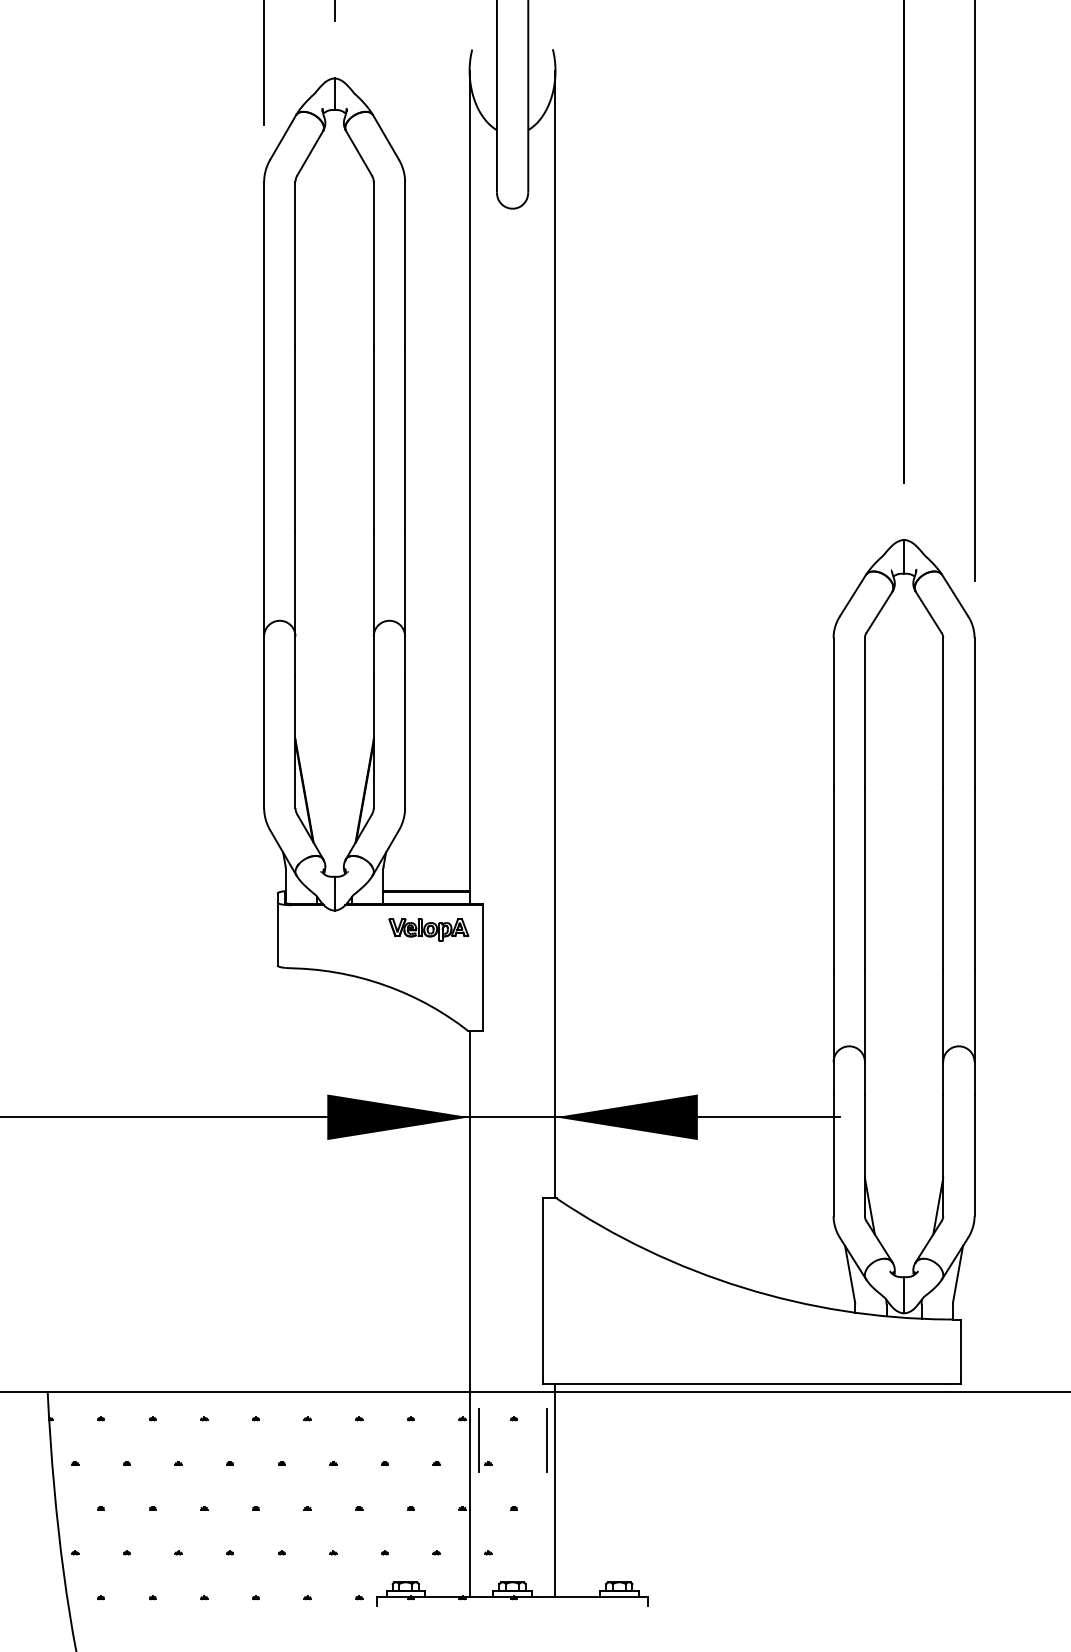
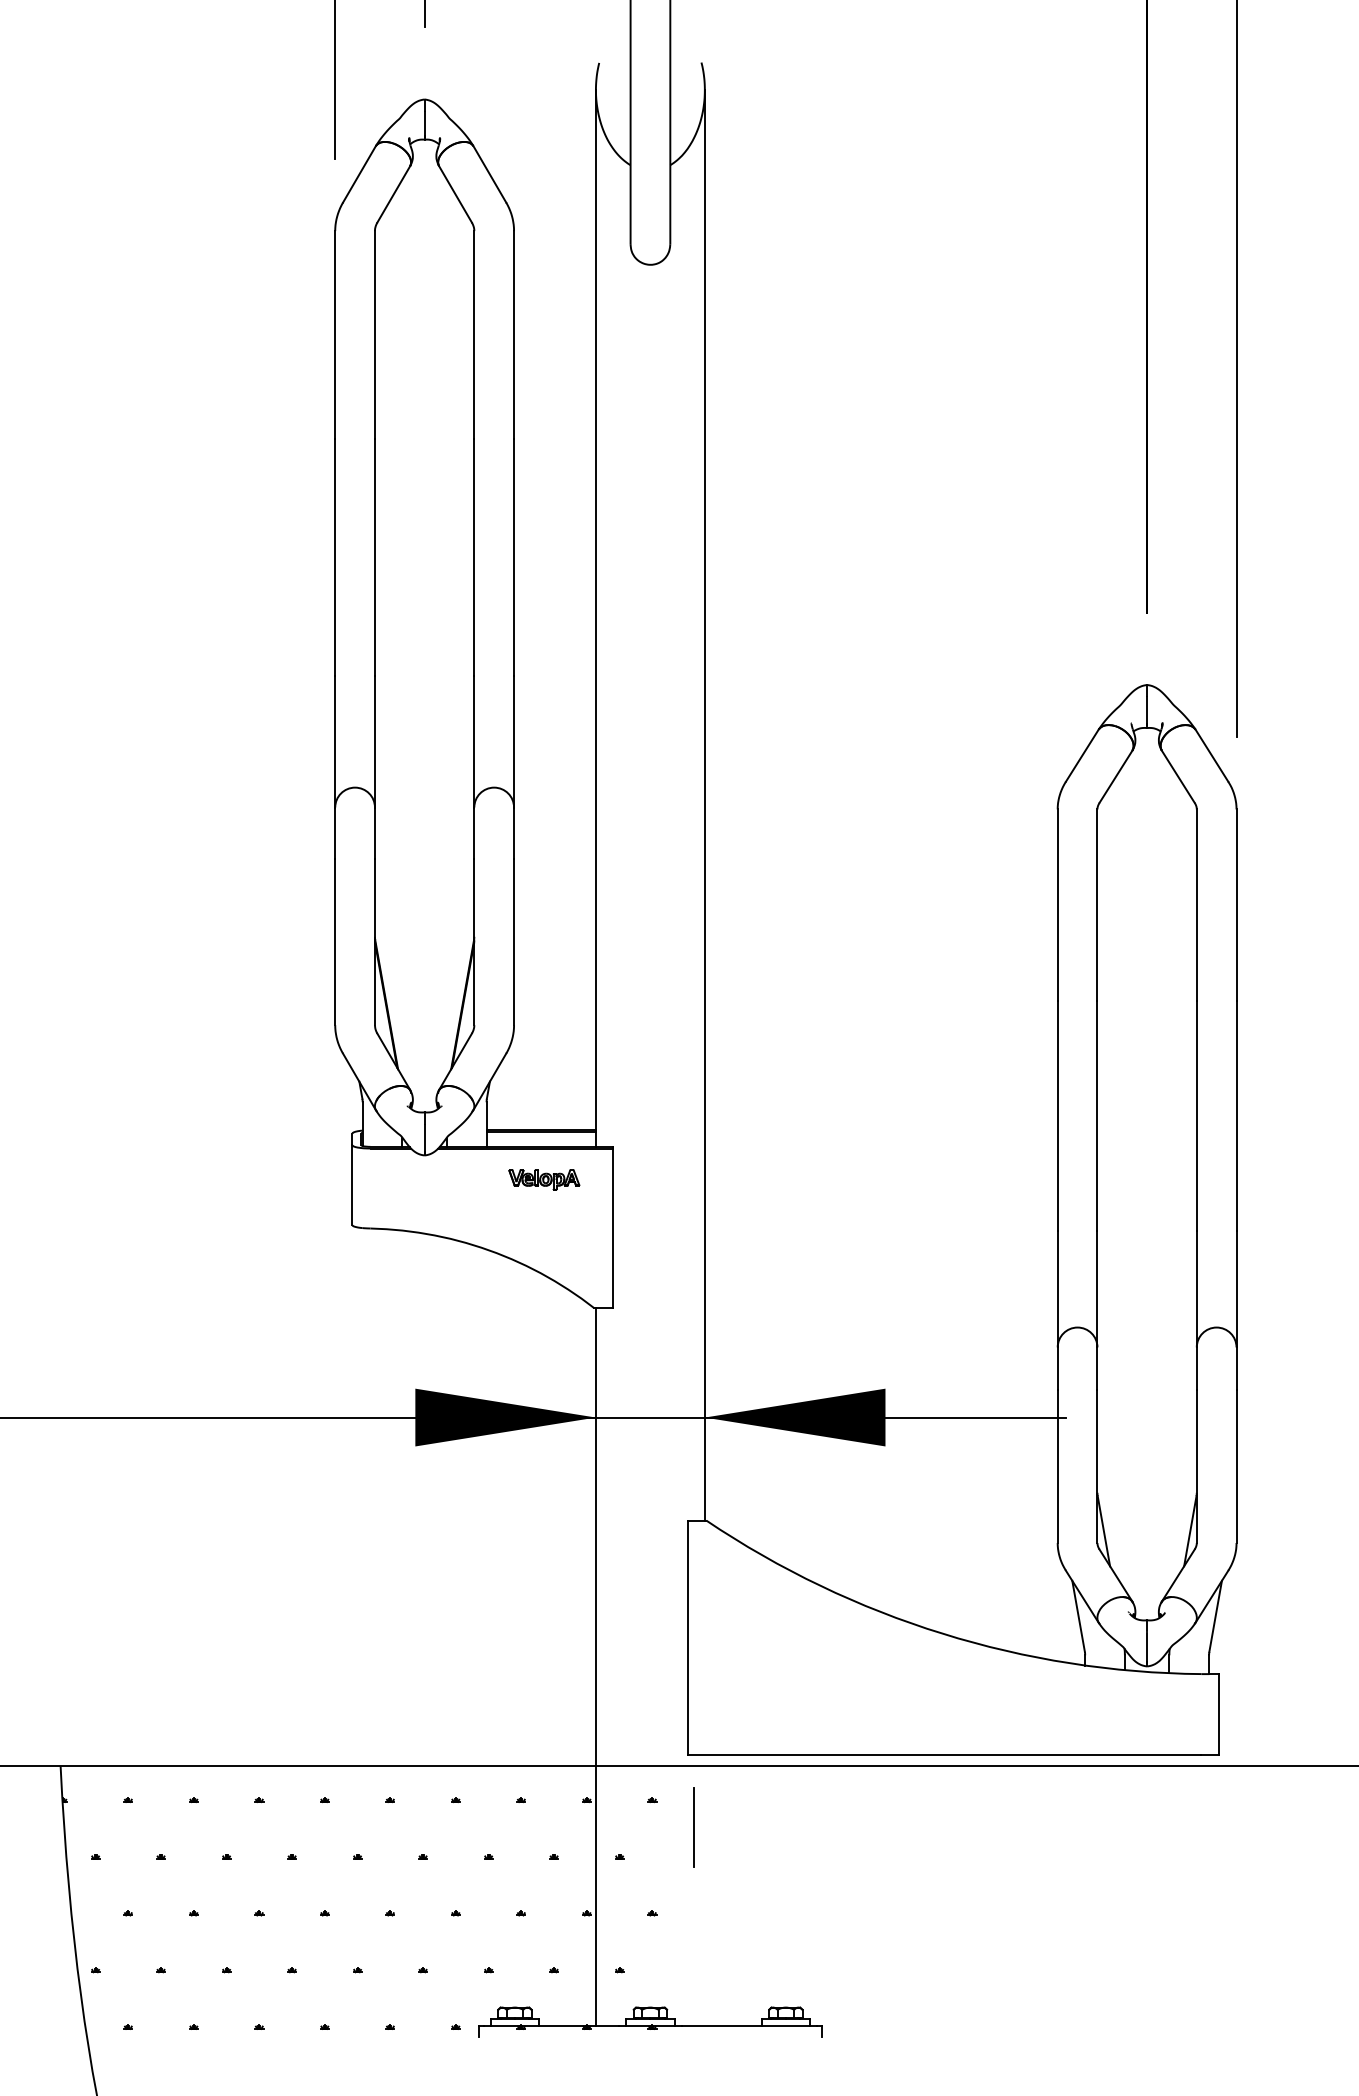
part: (429, 929) -> (544, 1179), size x0.7
line: (478, 1440) -> (607, 1827), removed
line: (555, 1490) -> (704, 1890), removed

